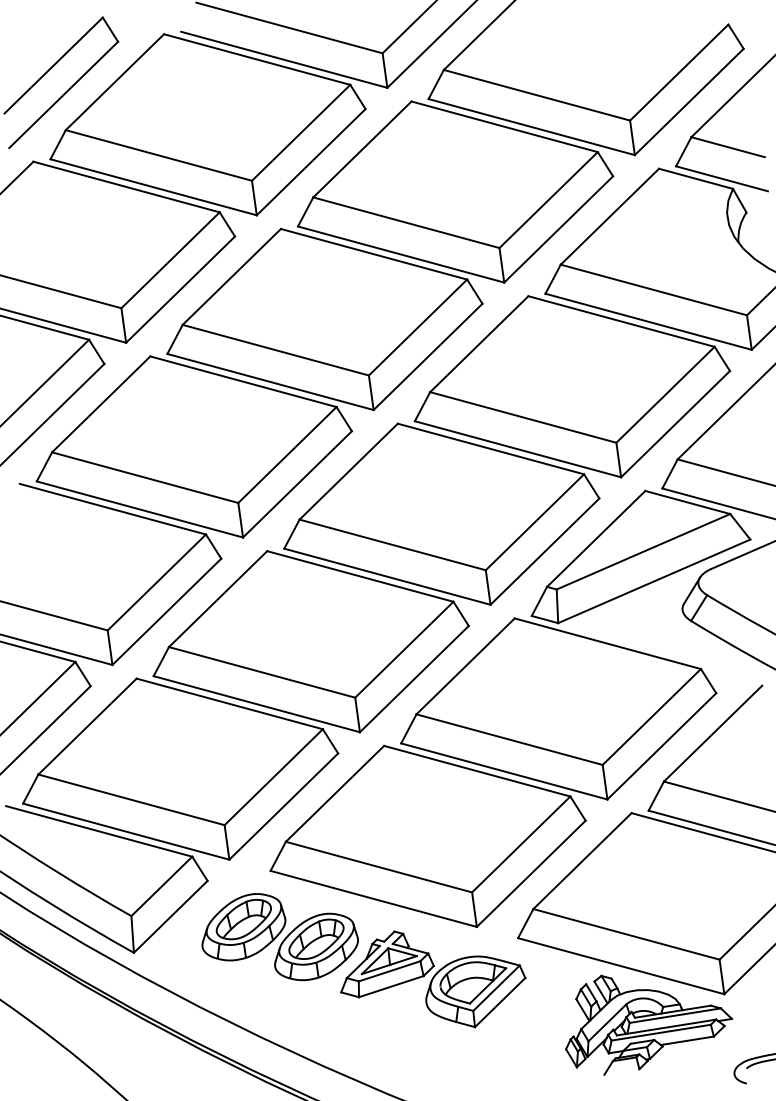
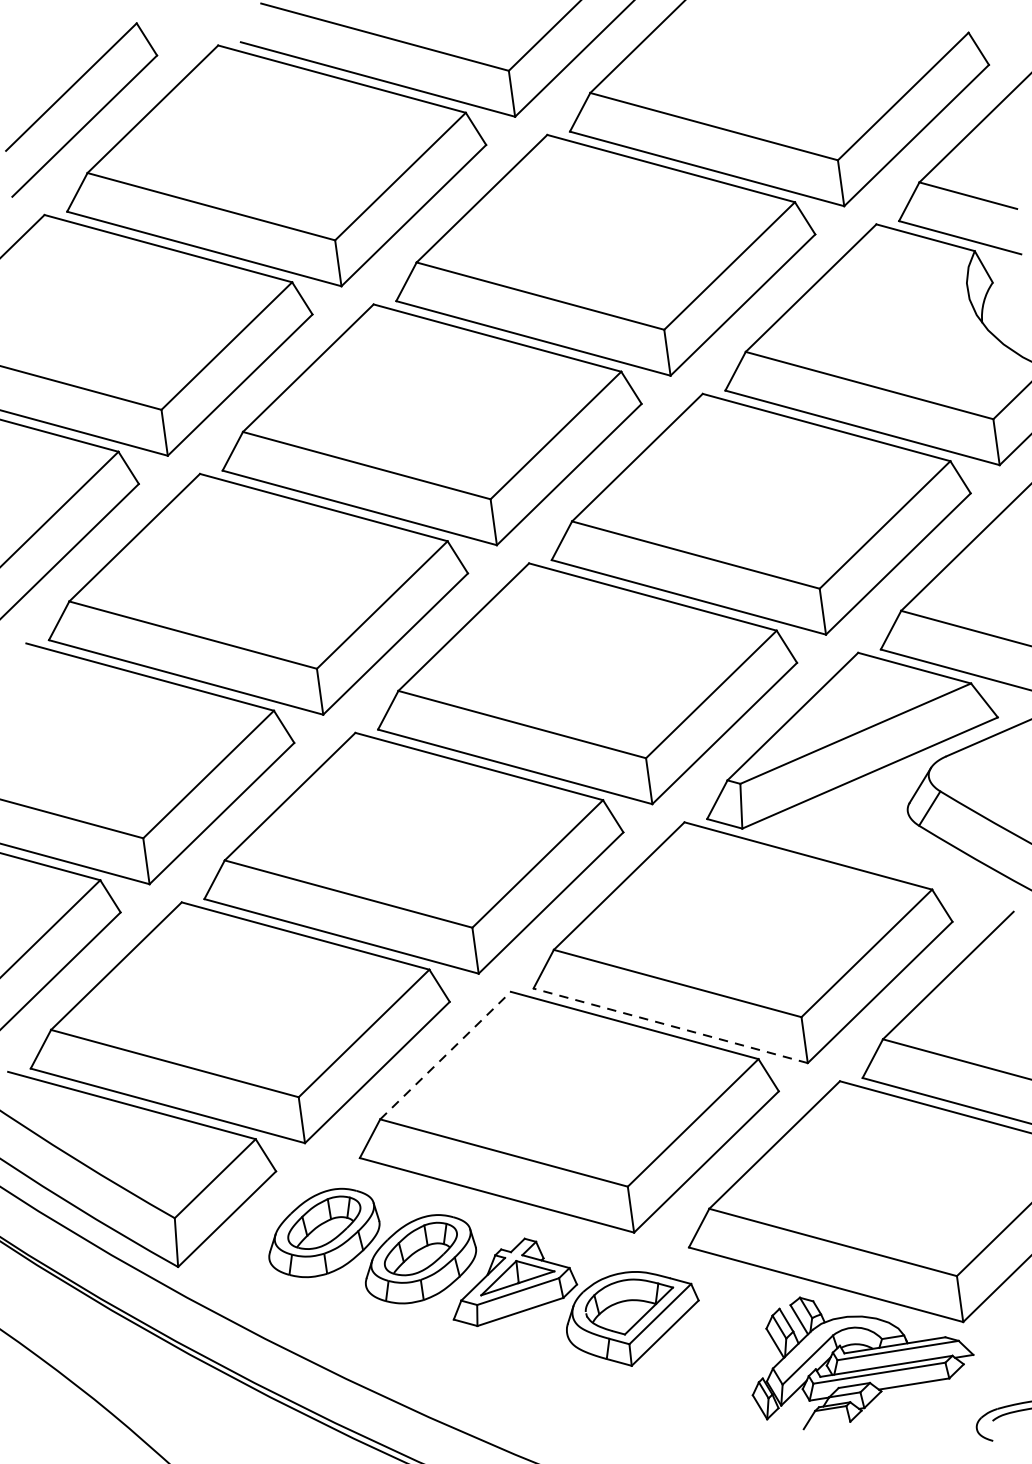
line: (504, 771) -> (670, 1025), solid -> dashed
line: (335, 793) -> (446, 1055), solid -> dashed

